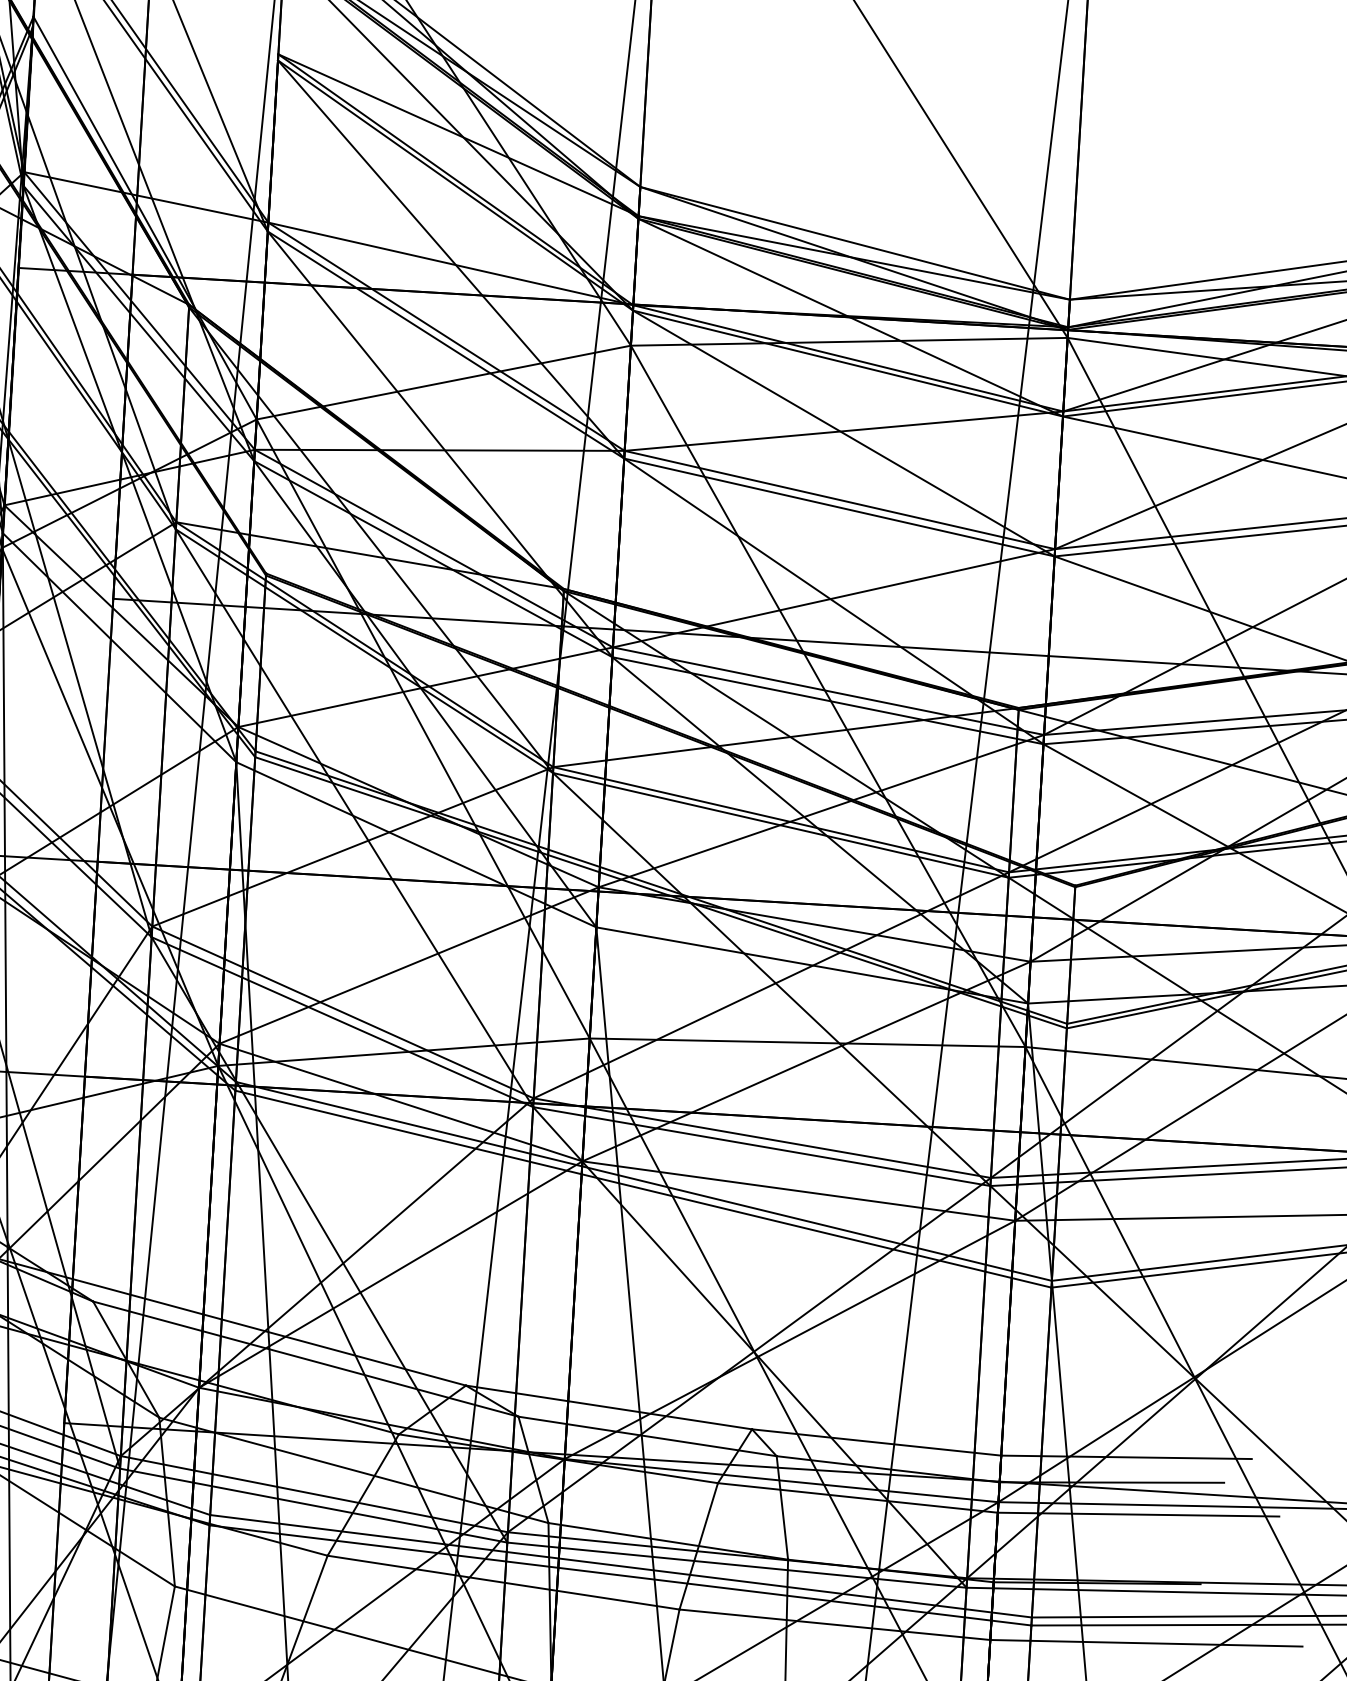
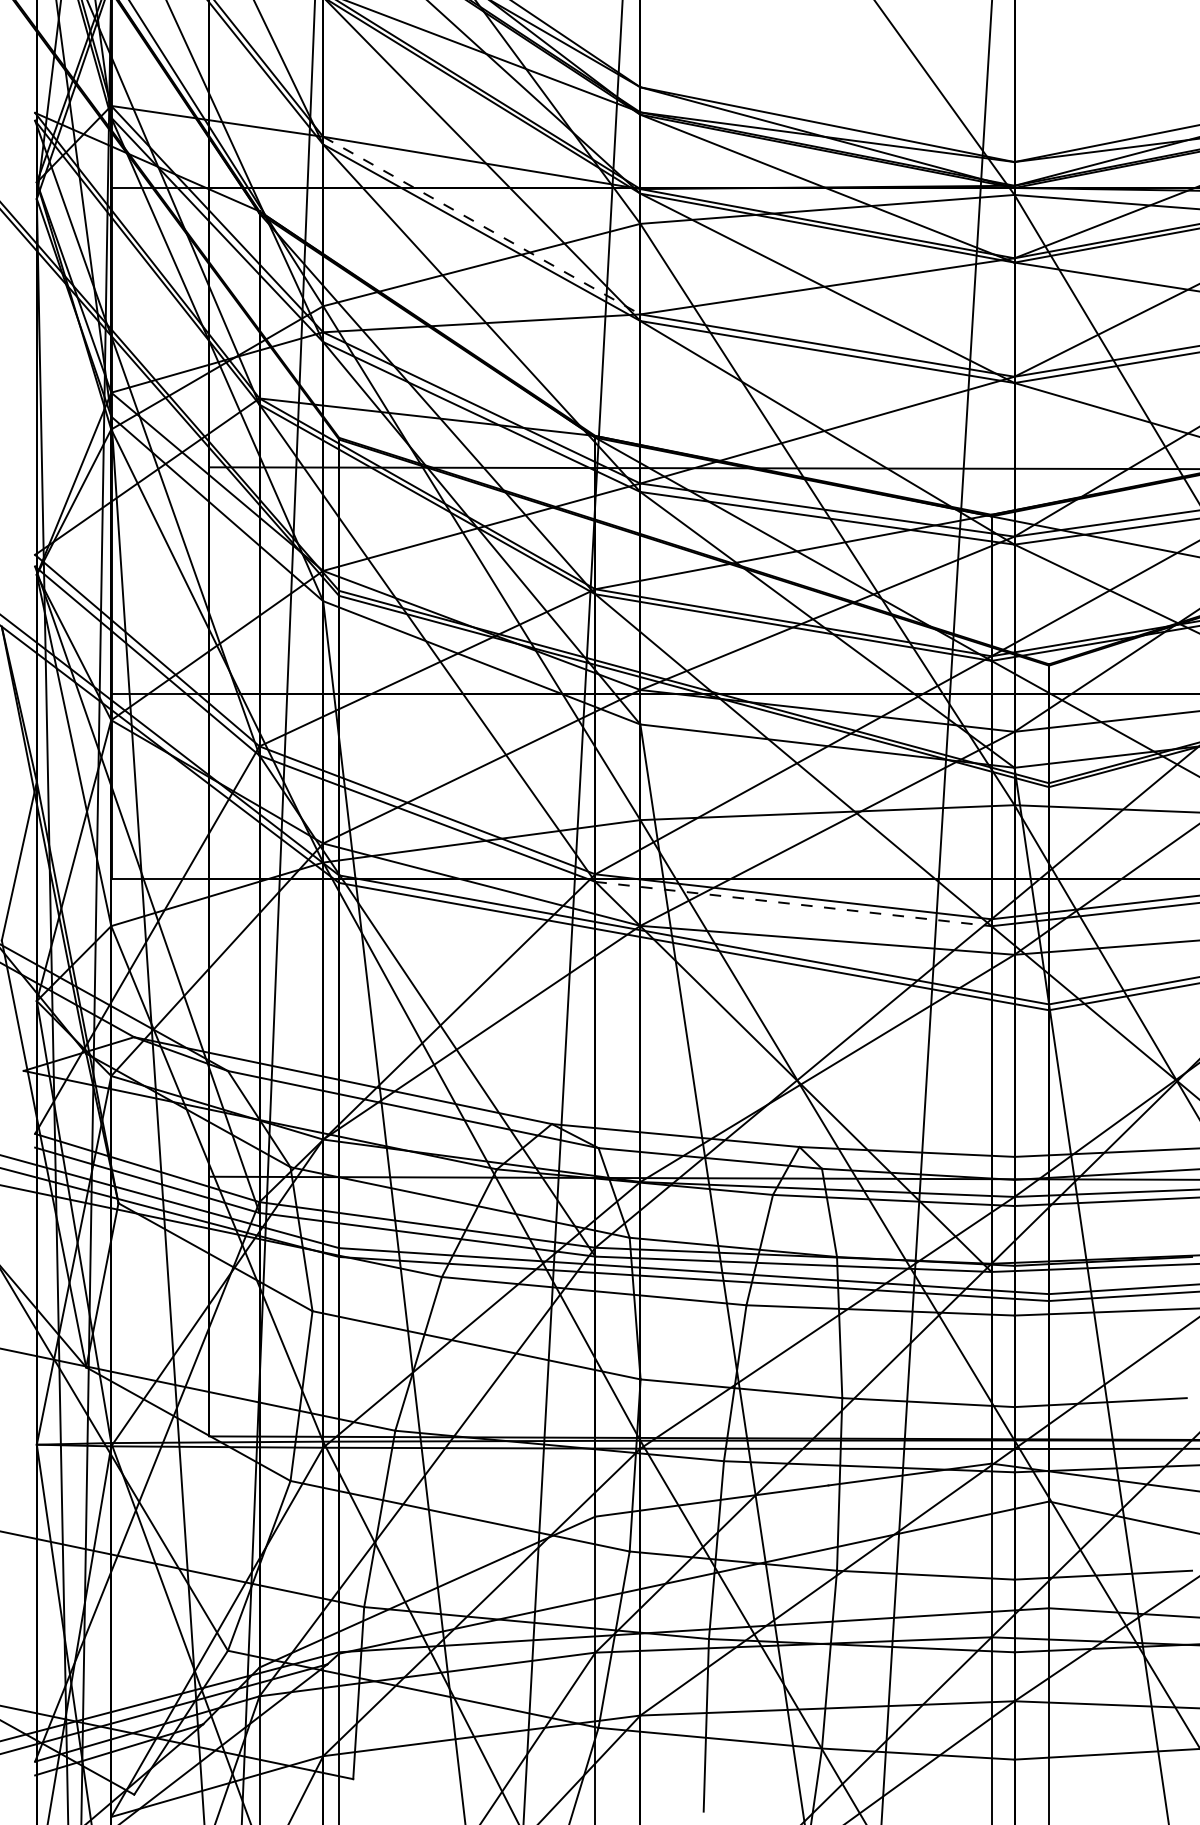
line: (446, 336) -> (481, 225), solid -> dashed
line: (761, 1147) -> (793, 904), solid -> dashed

